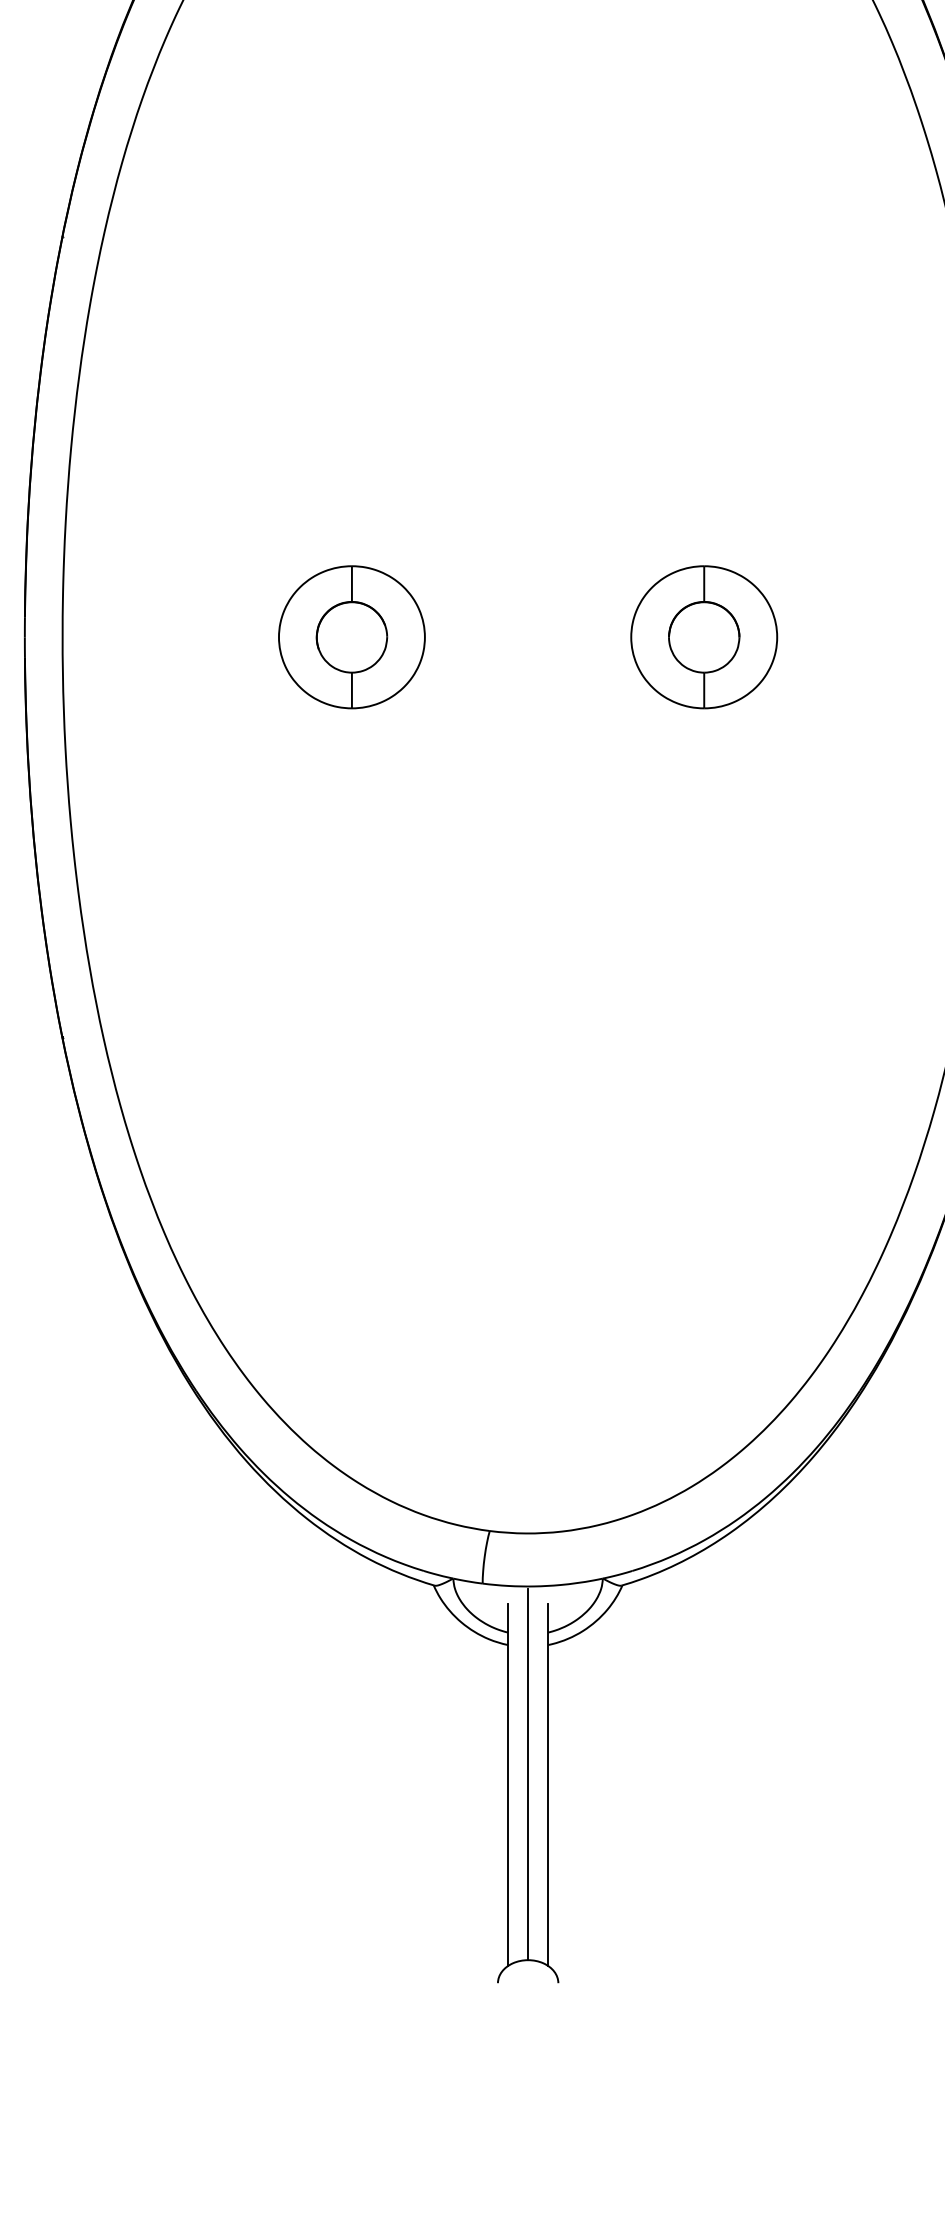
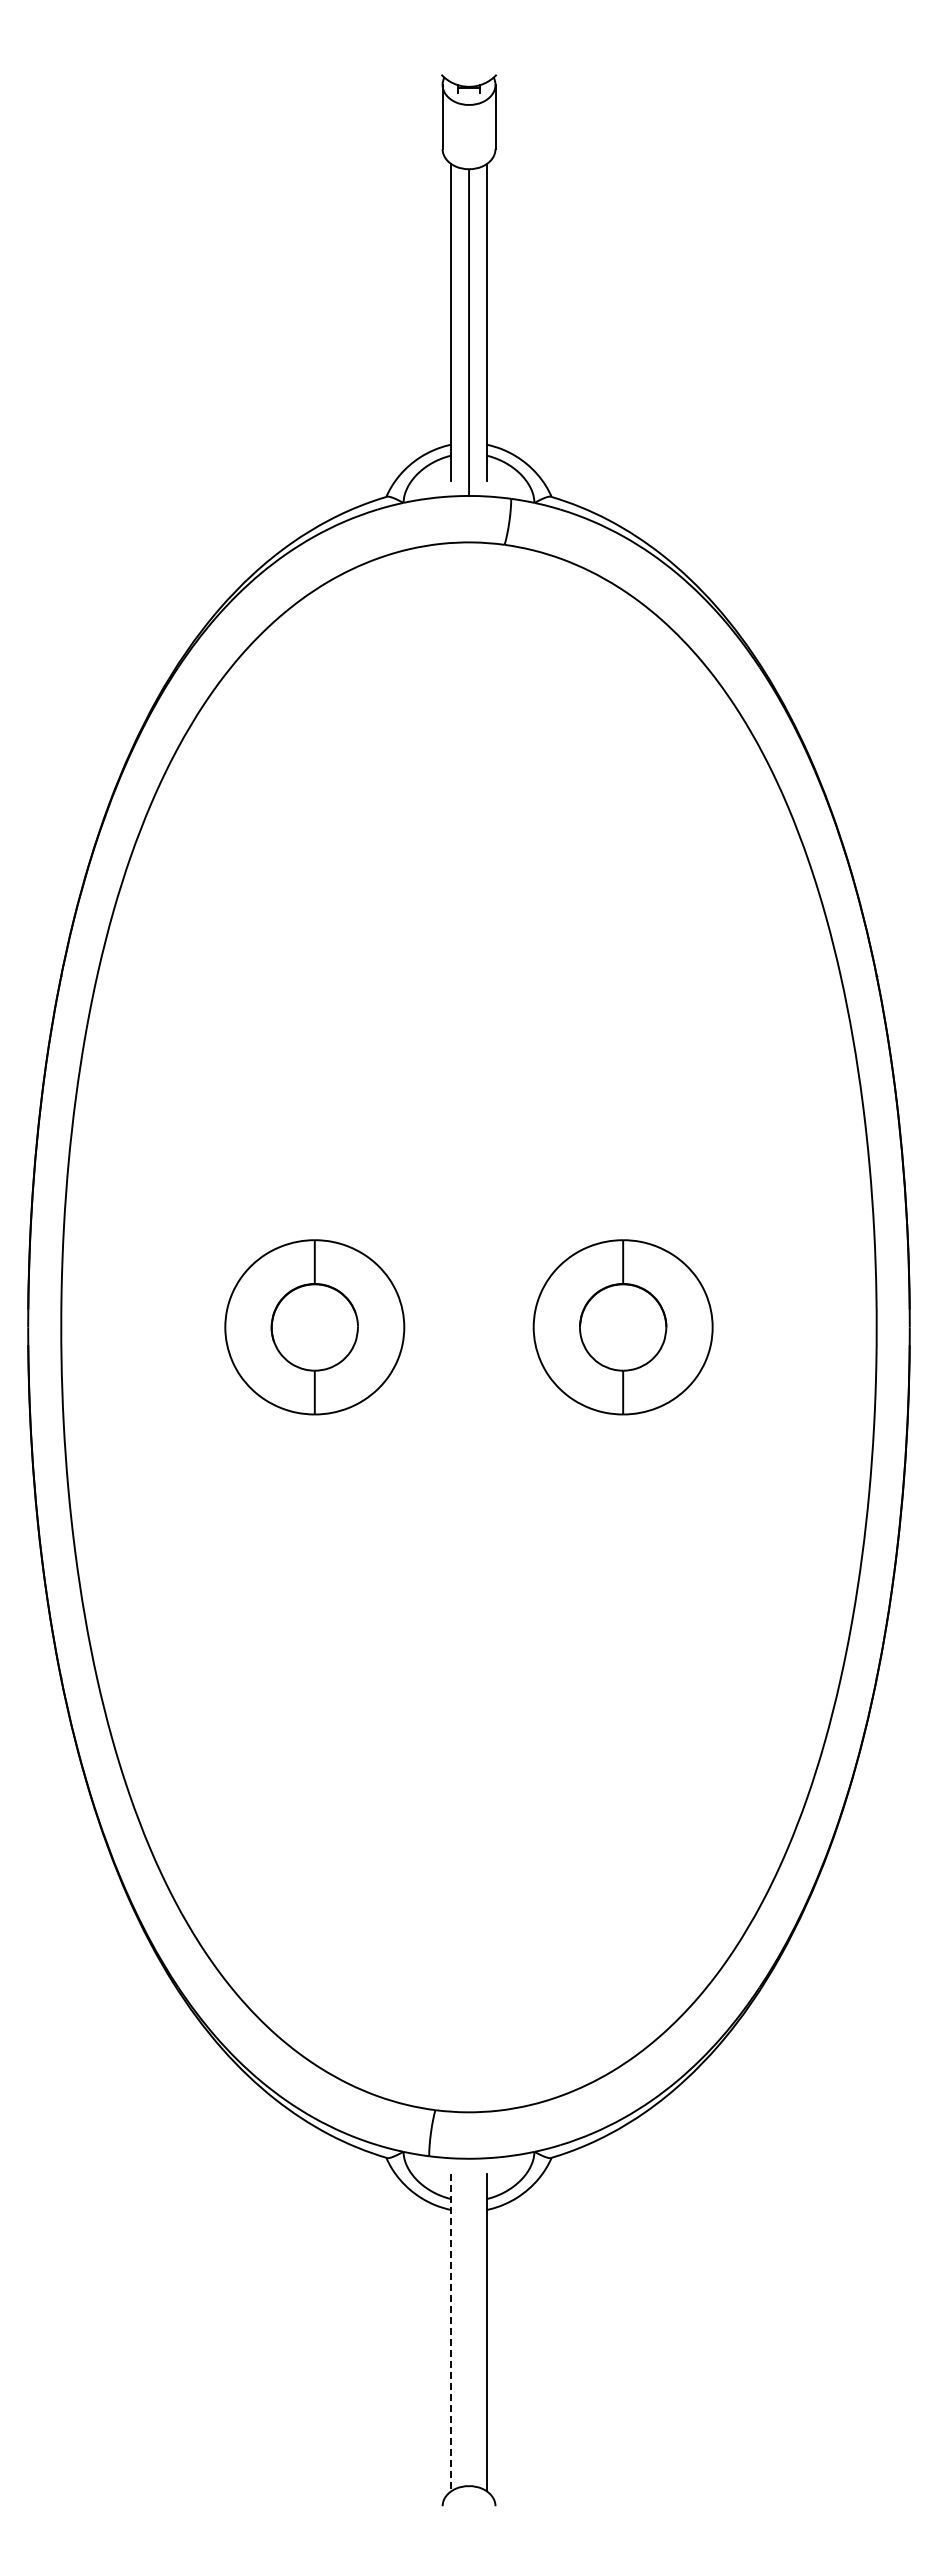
part: (351, 637) -> (314, 1327), size x1.4
part: (704, 637) -> (623, 1327), size x1.4
line: (528, 1774) -> (469, 2323), removed
line: (508, 1784) -> (451, 2332), solid -> dashed

